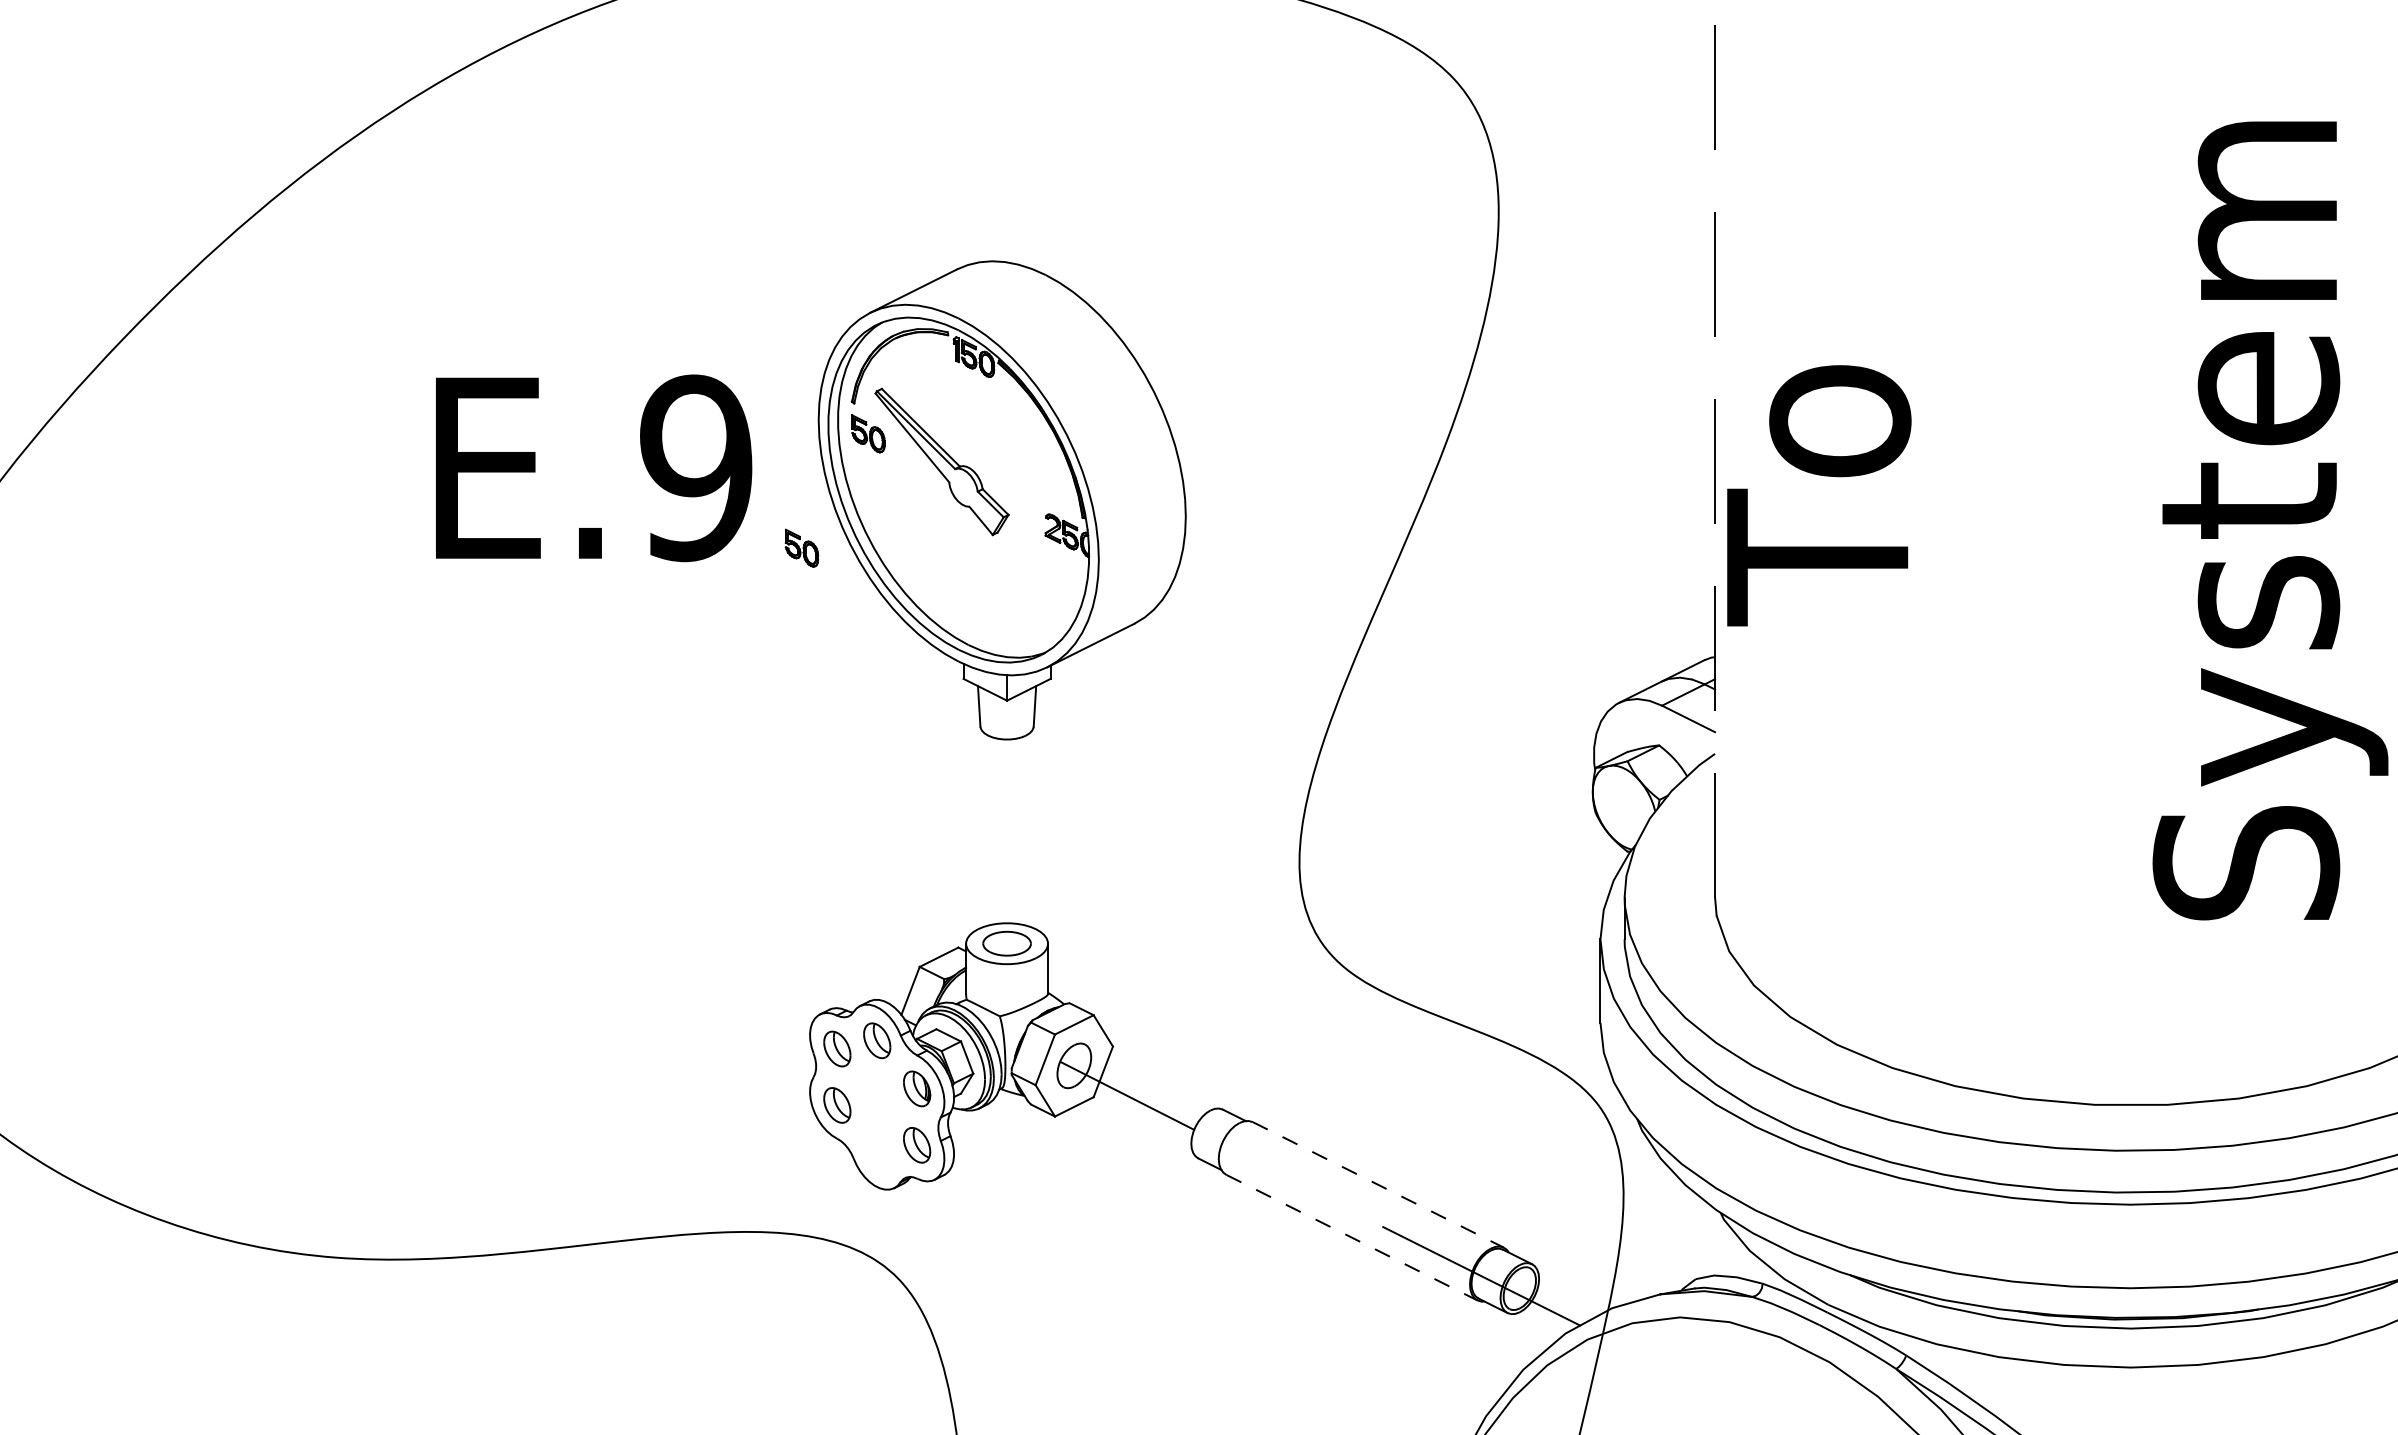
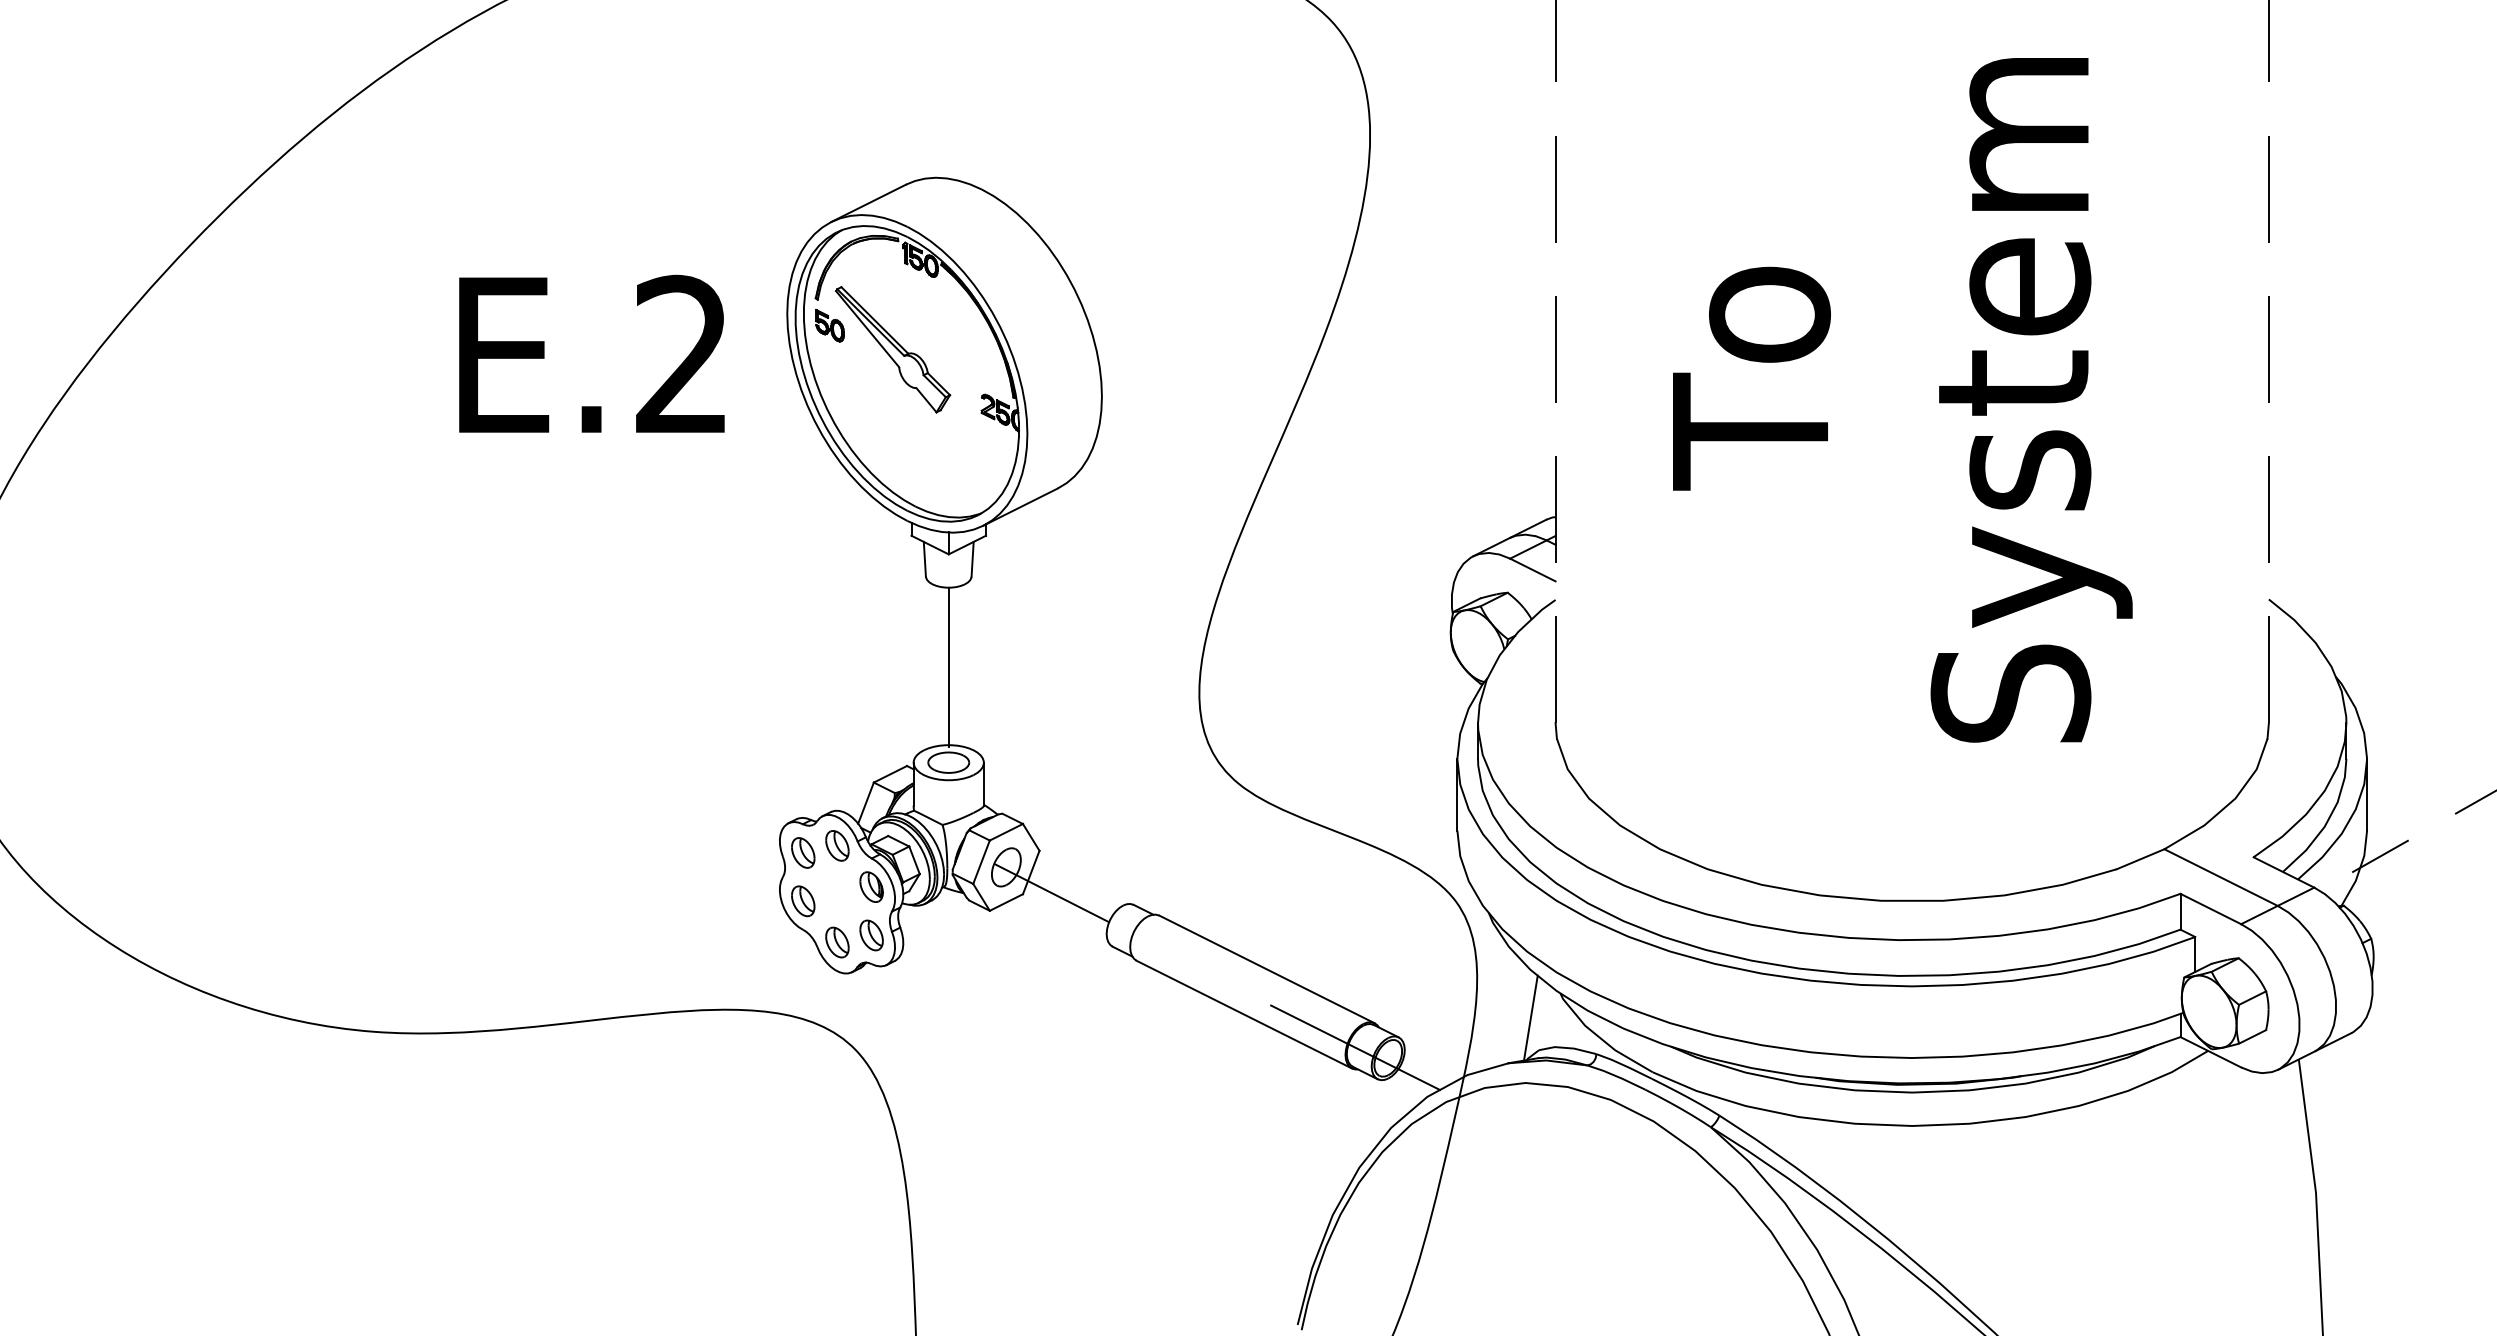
text: (696, 467) -> (682, 354), E.9 -> E.2
text: (1818, 495) -> (1751, 378), moved
part: (801, 547) -> (772, 423), removed
line: (1006, 846) -> (948, 679), added
part: (877, 1153) -> (837, 942), added
line: (1378, 1184) -> (1267, 969), dashed -> solid
line: (1352, 1237) -> (1244, 1014), dashed -> solid
line: (1685, 1240) -> (1530, 1017), added

